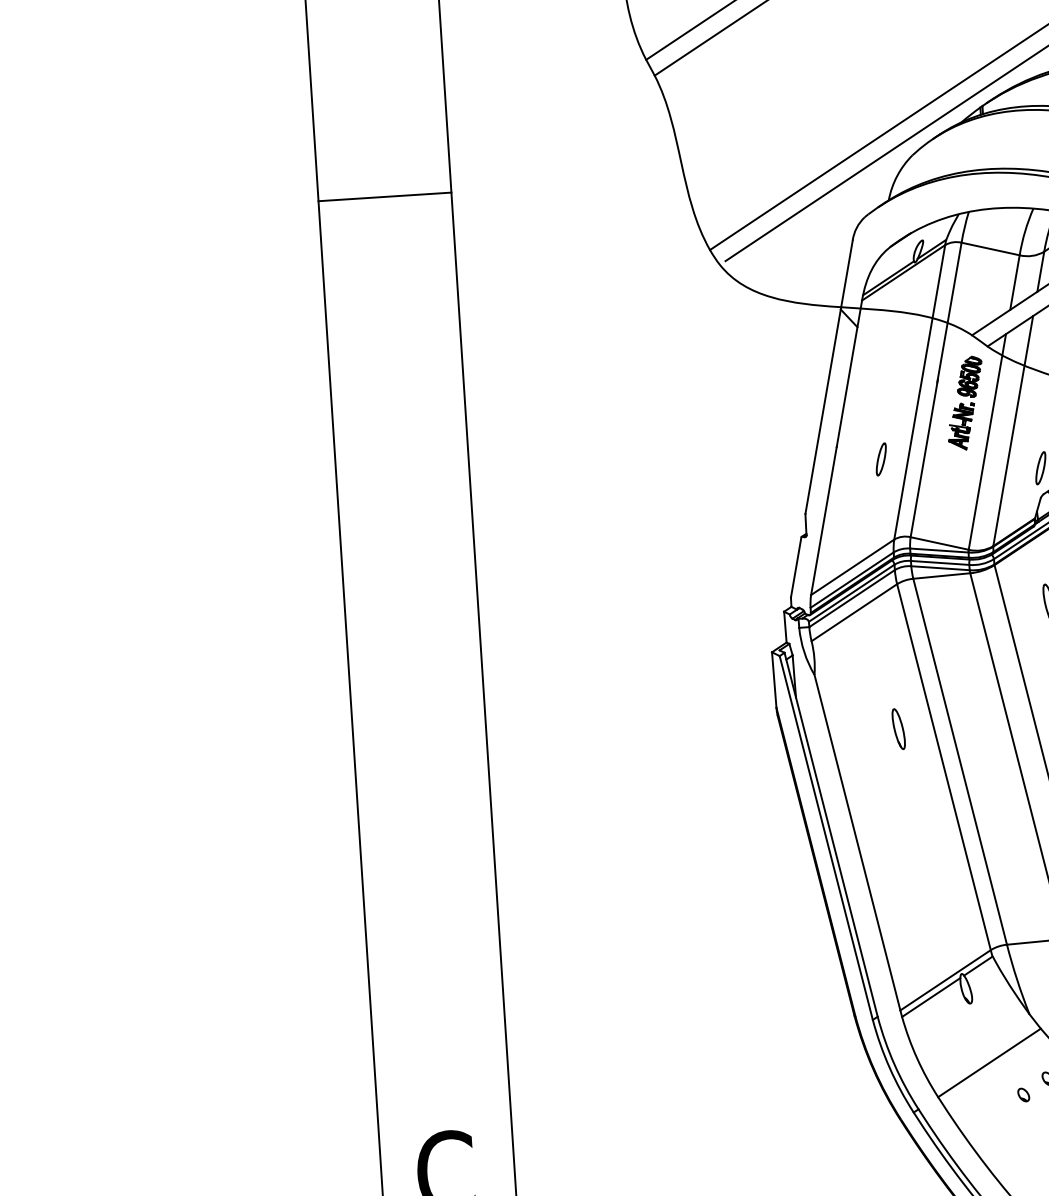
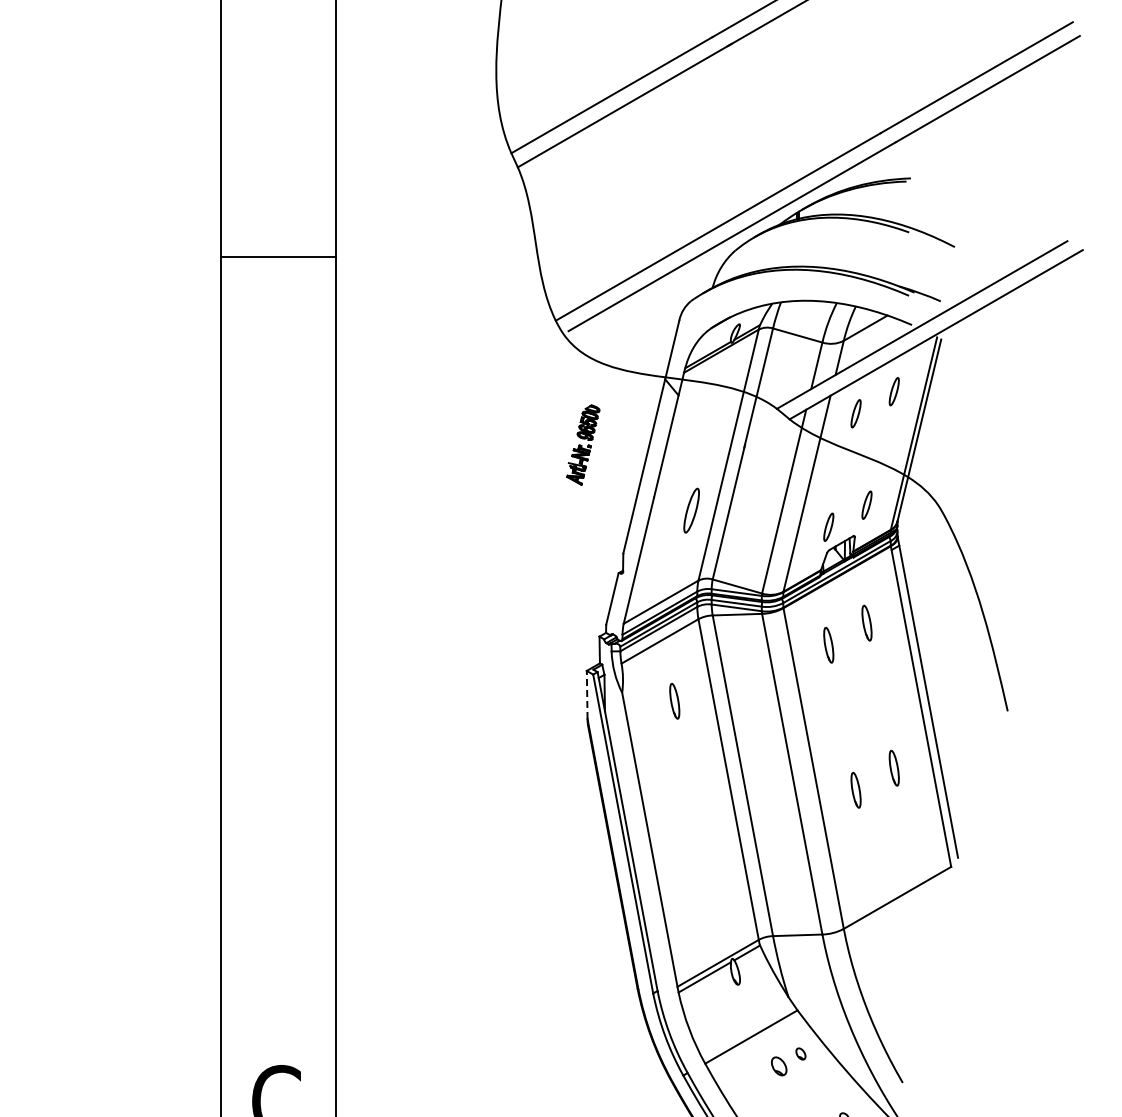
part: (965, 402) -> (583, 444), moved
part: (880, 459) -> (691, 510), size x1.6
line: (774, 679) -> (587, 694), solid -> dashed
part: (898, 729) -> (674, 701), moved
part: (1023, 1094) -> (778, 1066), size x1.6

